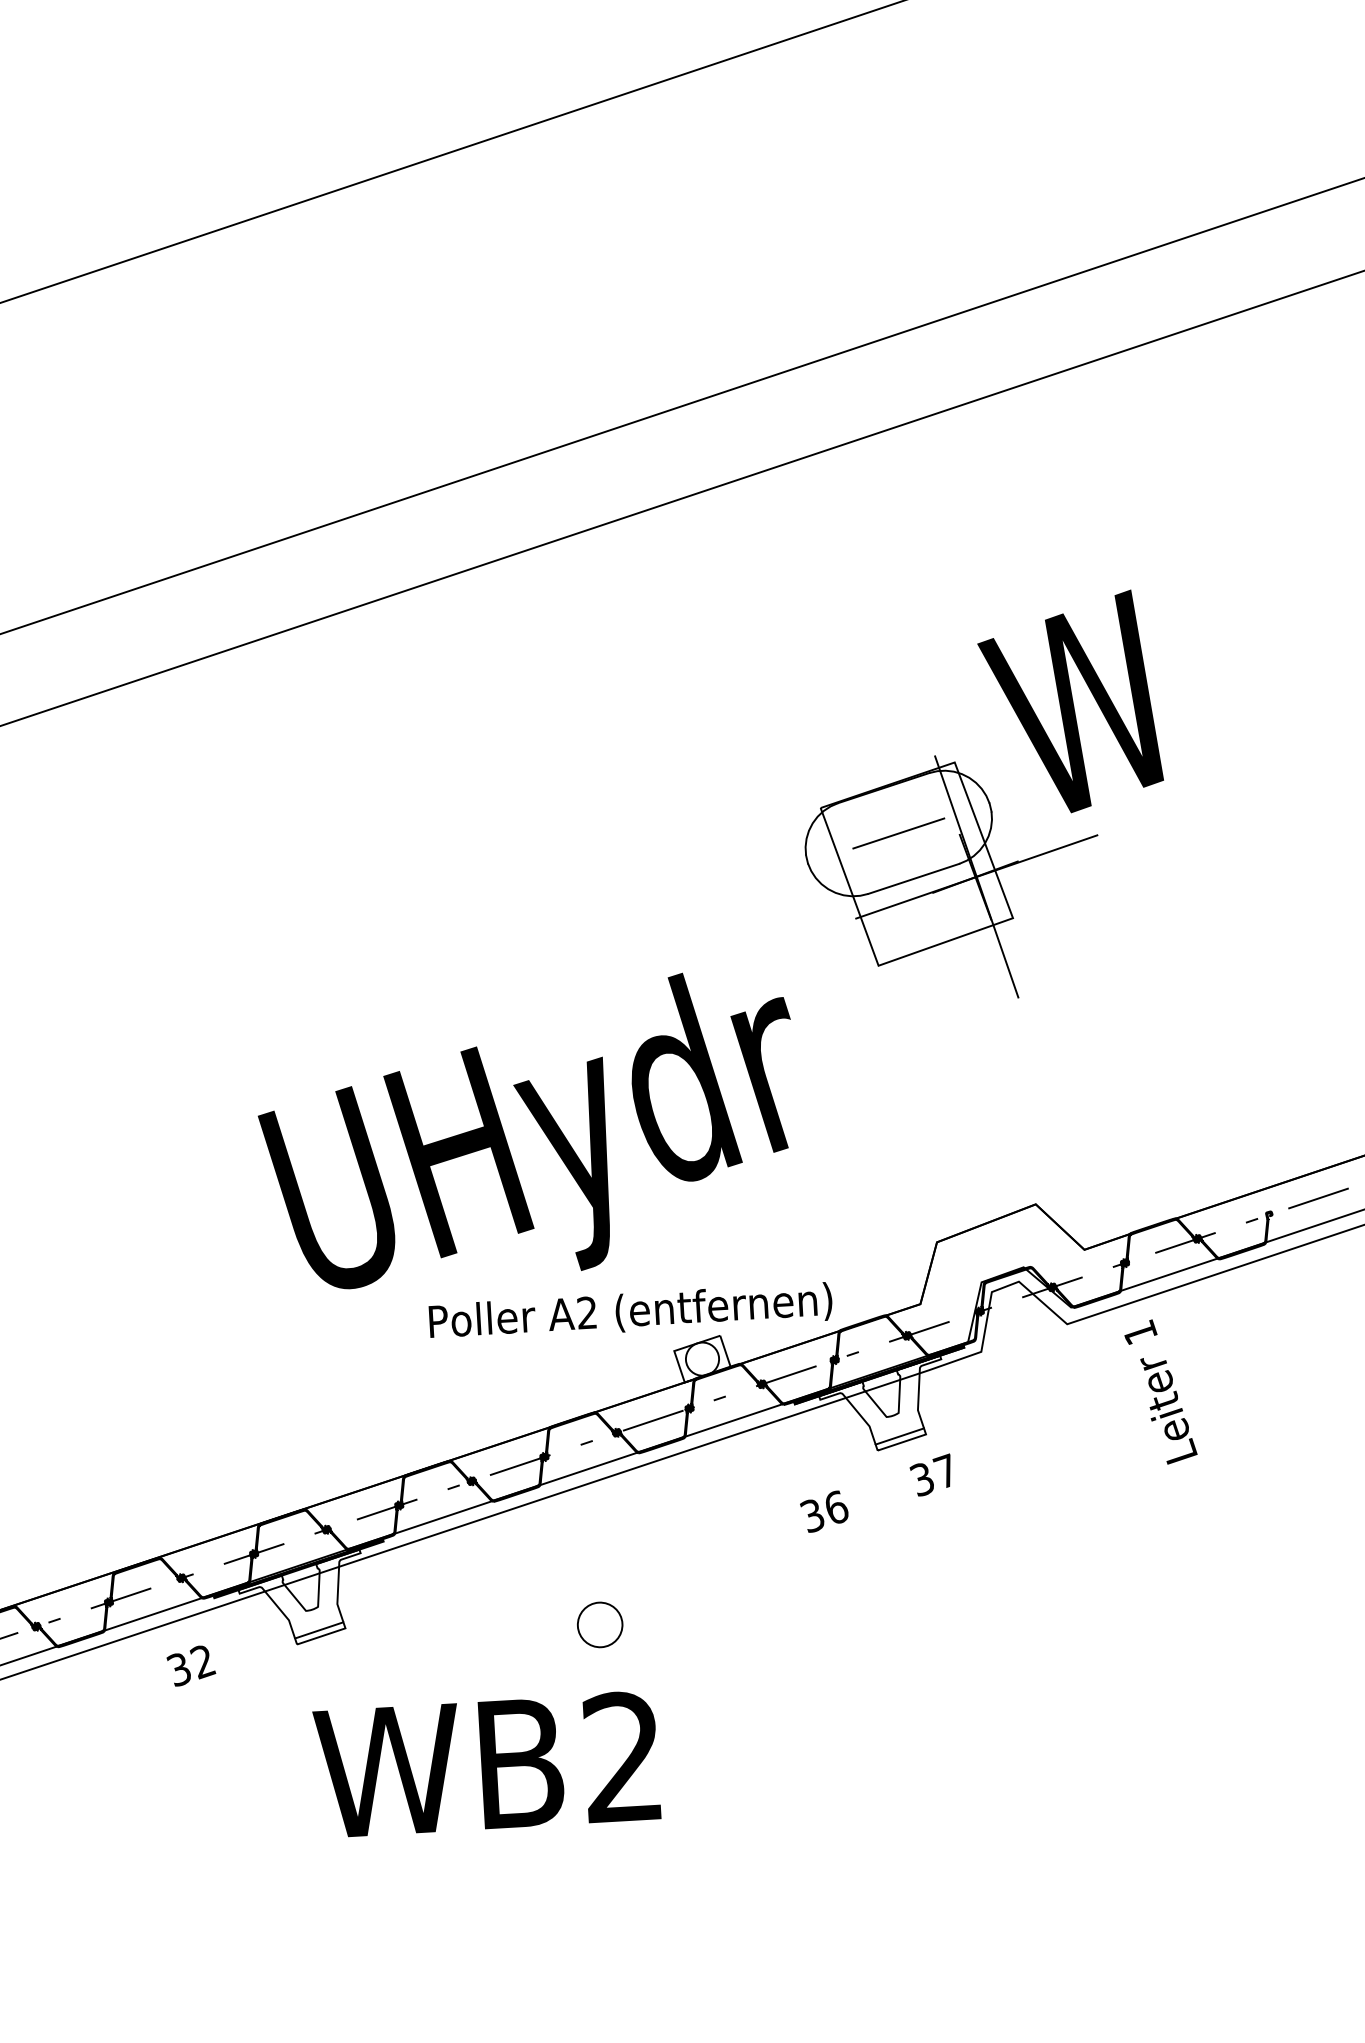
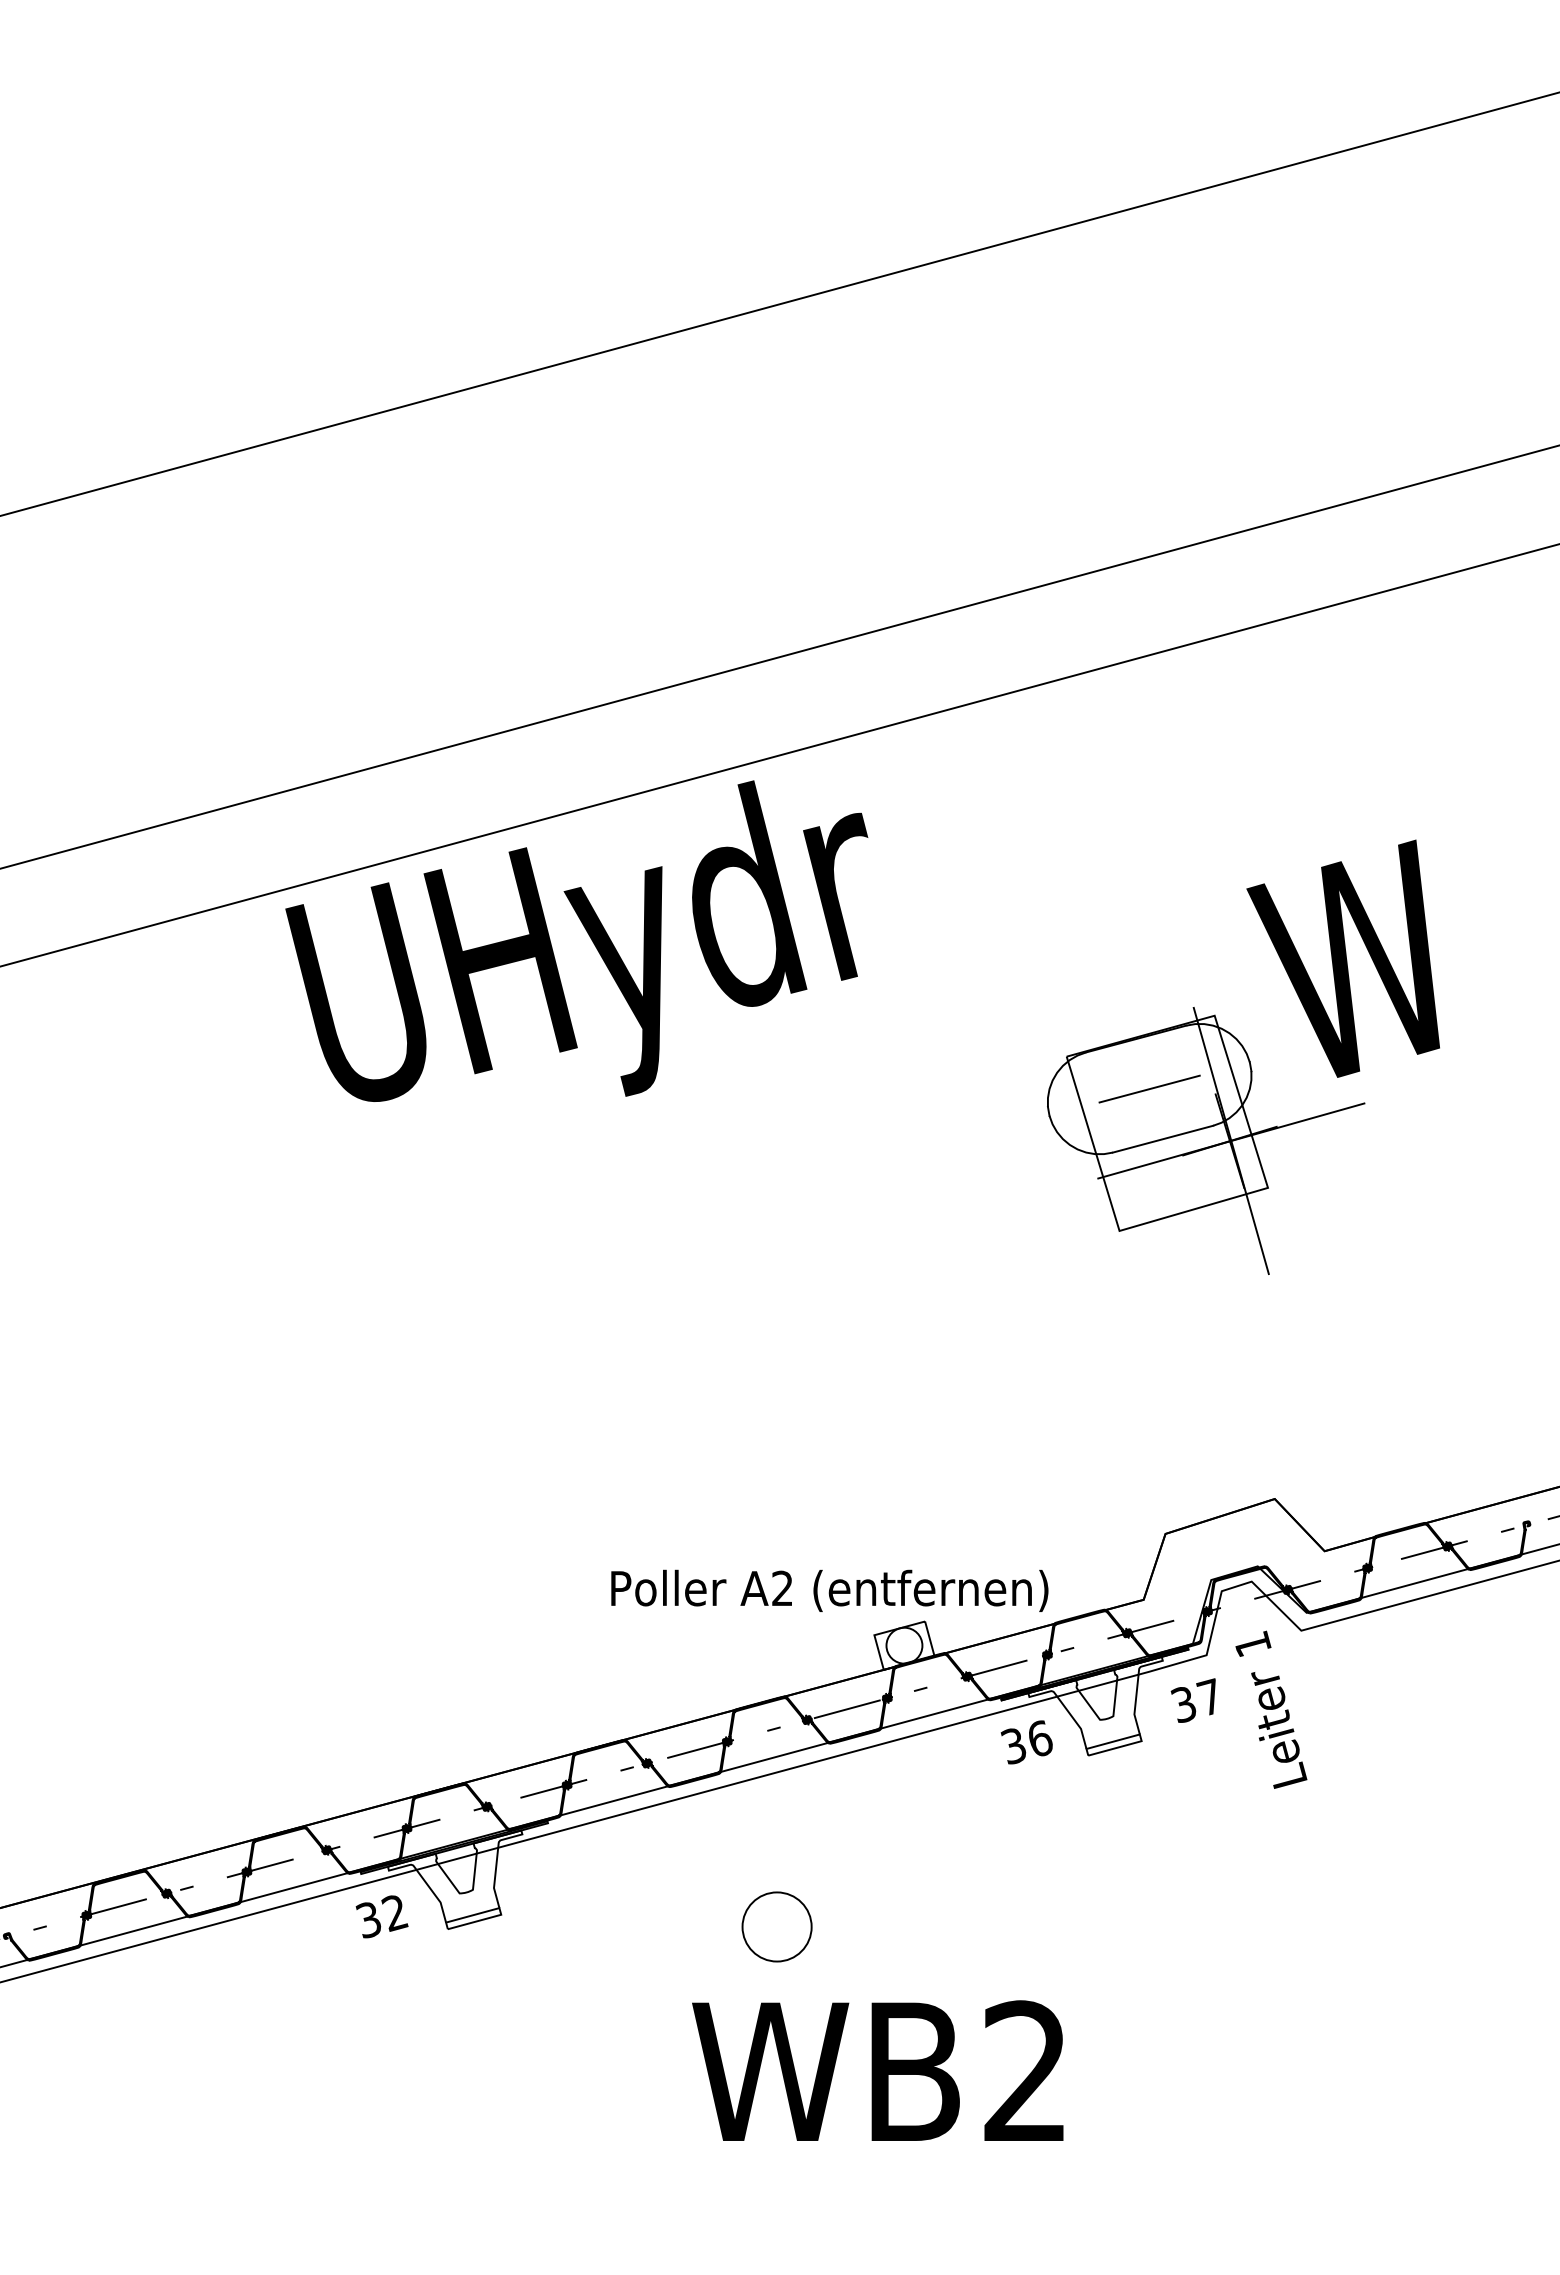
text: (527, 1129) -> (576, 940), moved
text: (1160, 1391) -> (1271, 1709), moved
text: (930, 1475) -> (1192, 1700), moved
text: (824, 1511) -> (1026, 1742), moved
circle: (599, 1624) -> (776, 1926), size x1.43
text: (190, 1665) -> (381, 1916), moved
text: (486, 1764) -> (877, 2070), moved

